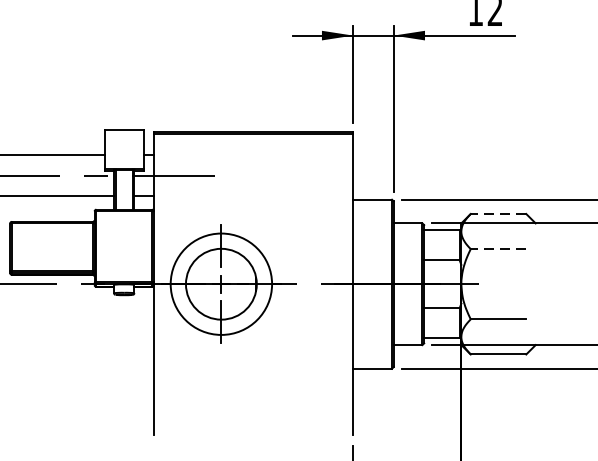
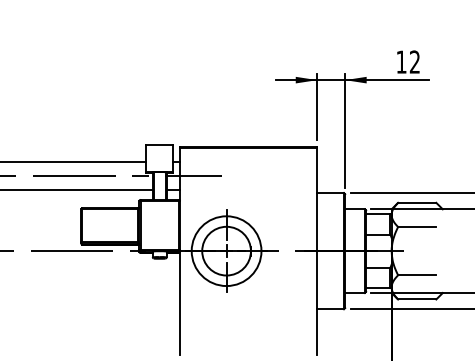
line: (497, 213) -> (416, 202), dashed -> solid
line: (497, 249) -> (416, 227), dashed -> solid

